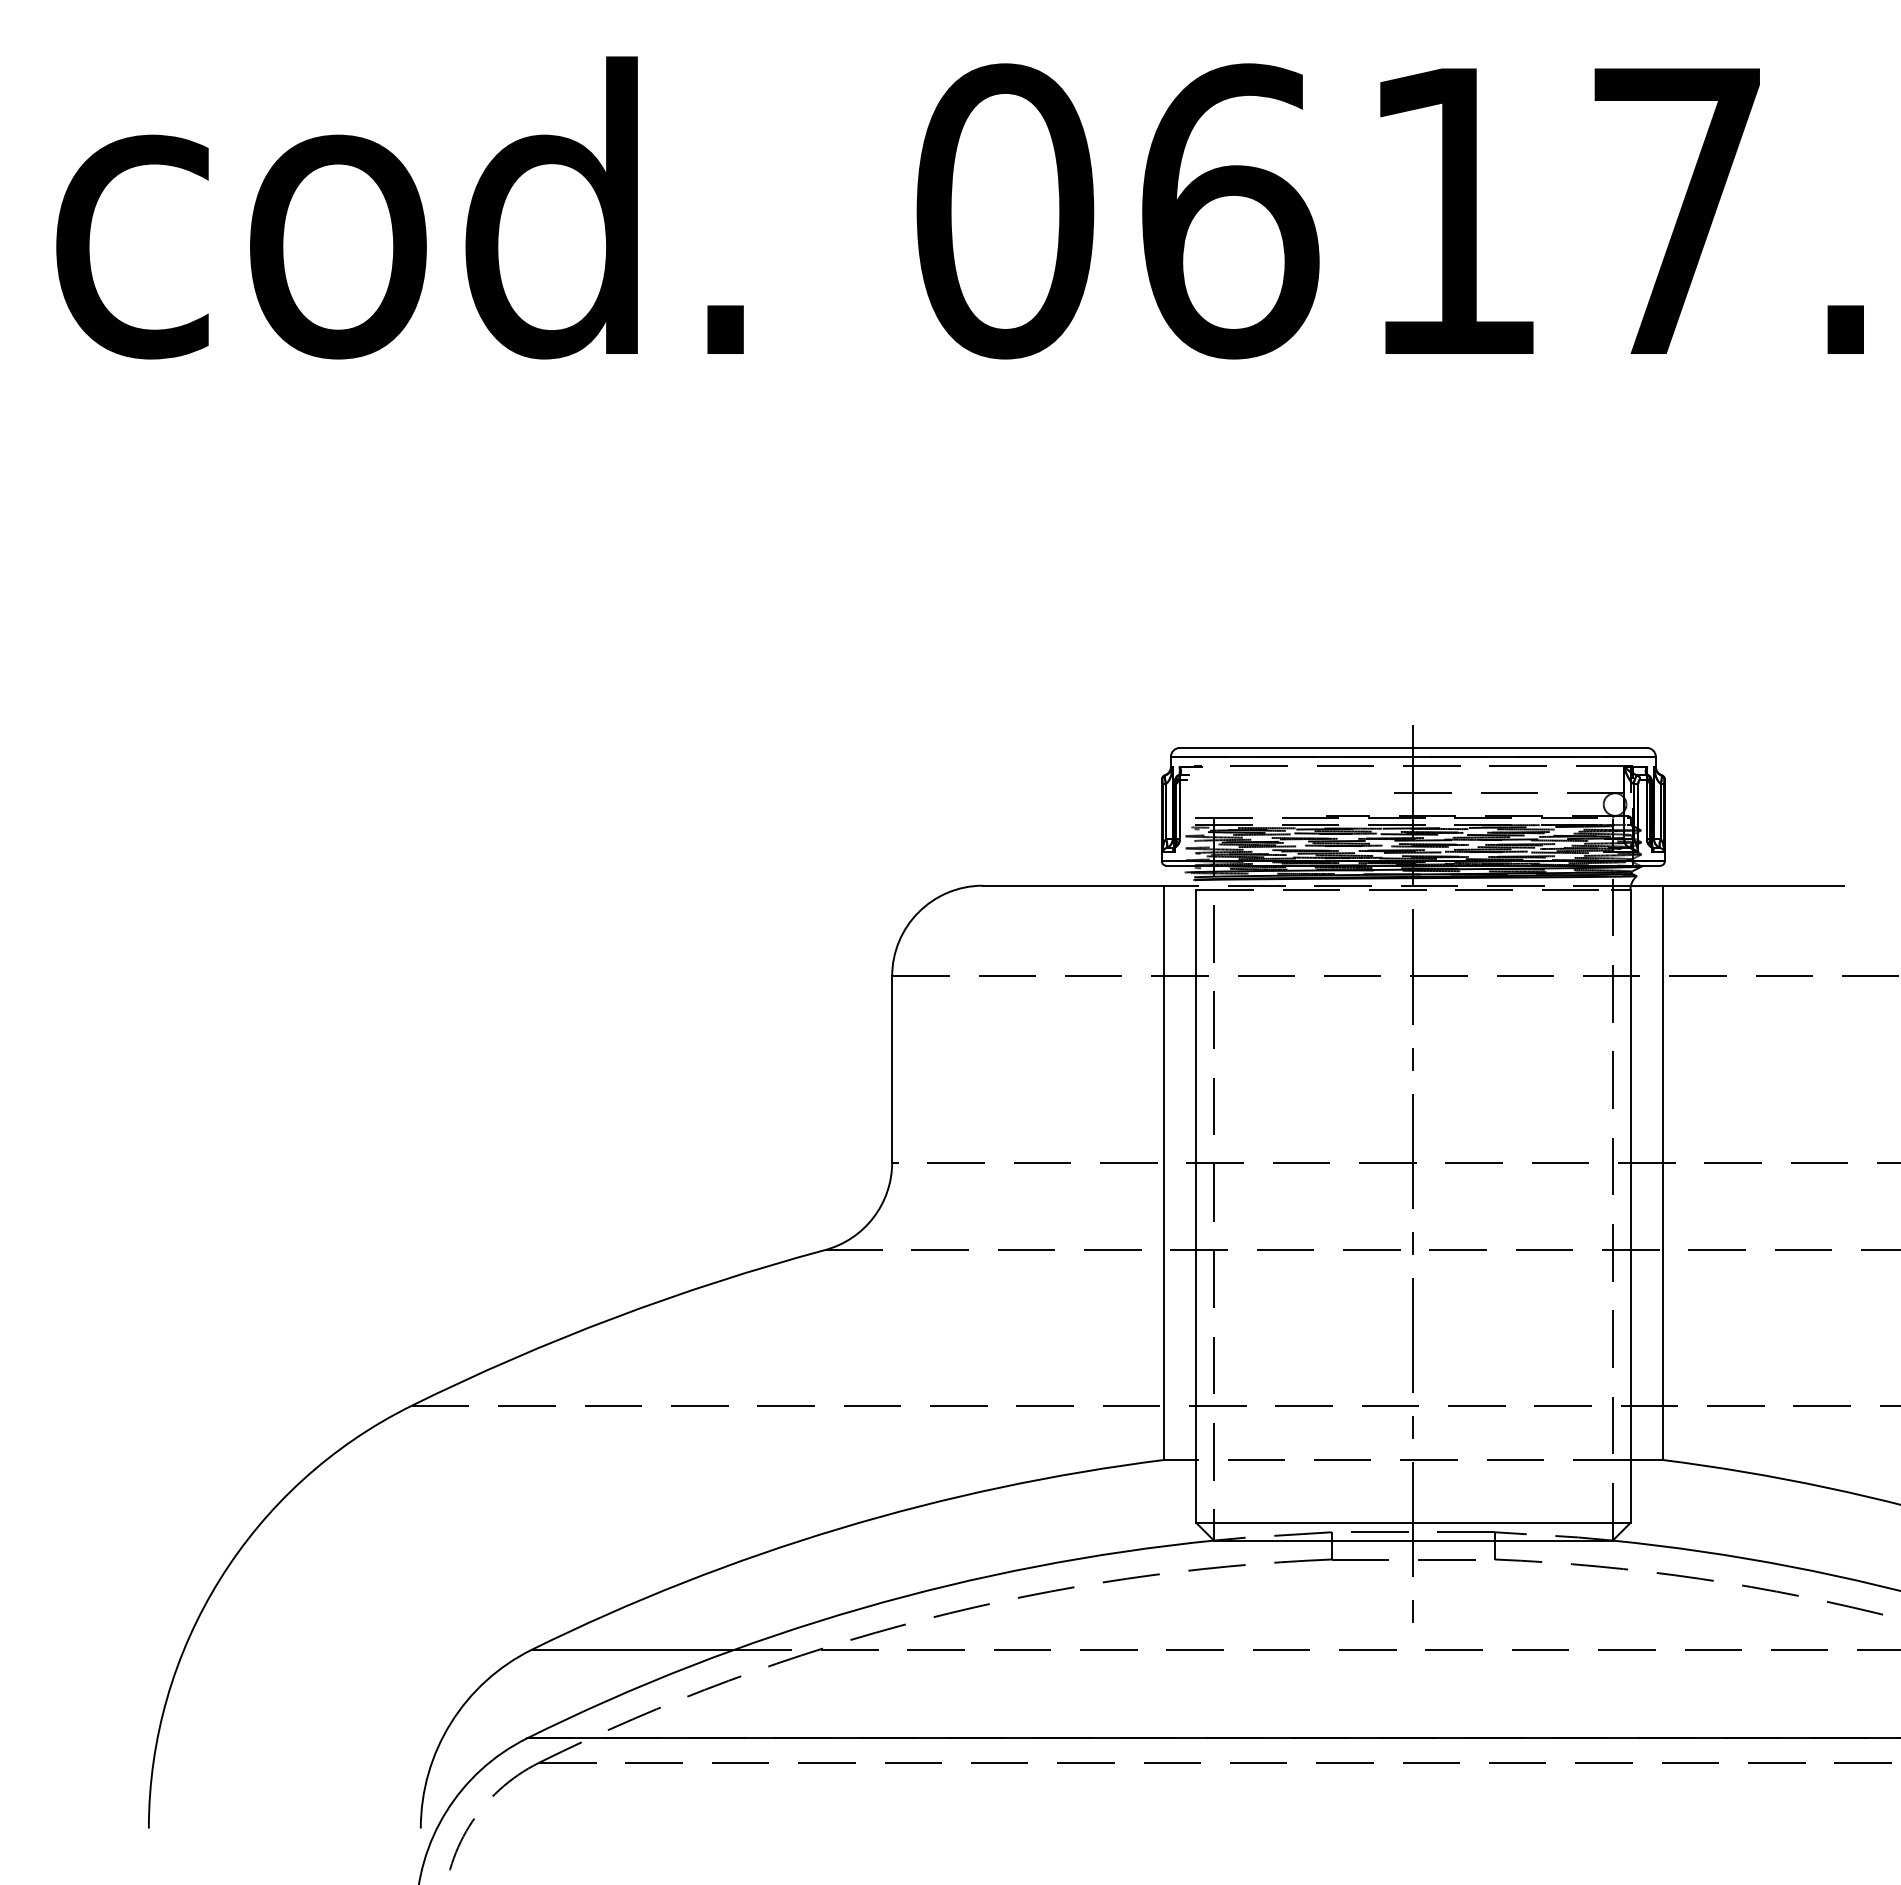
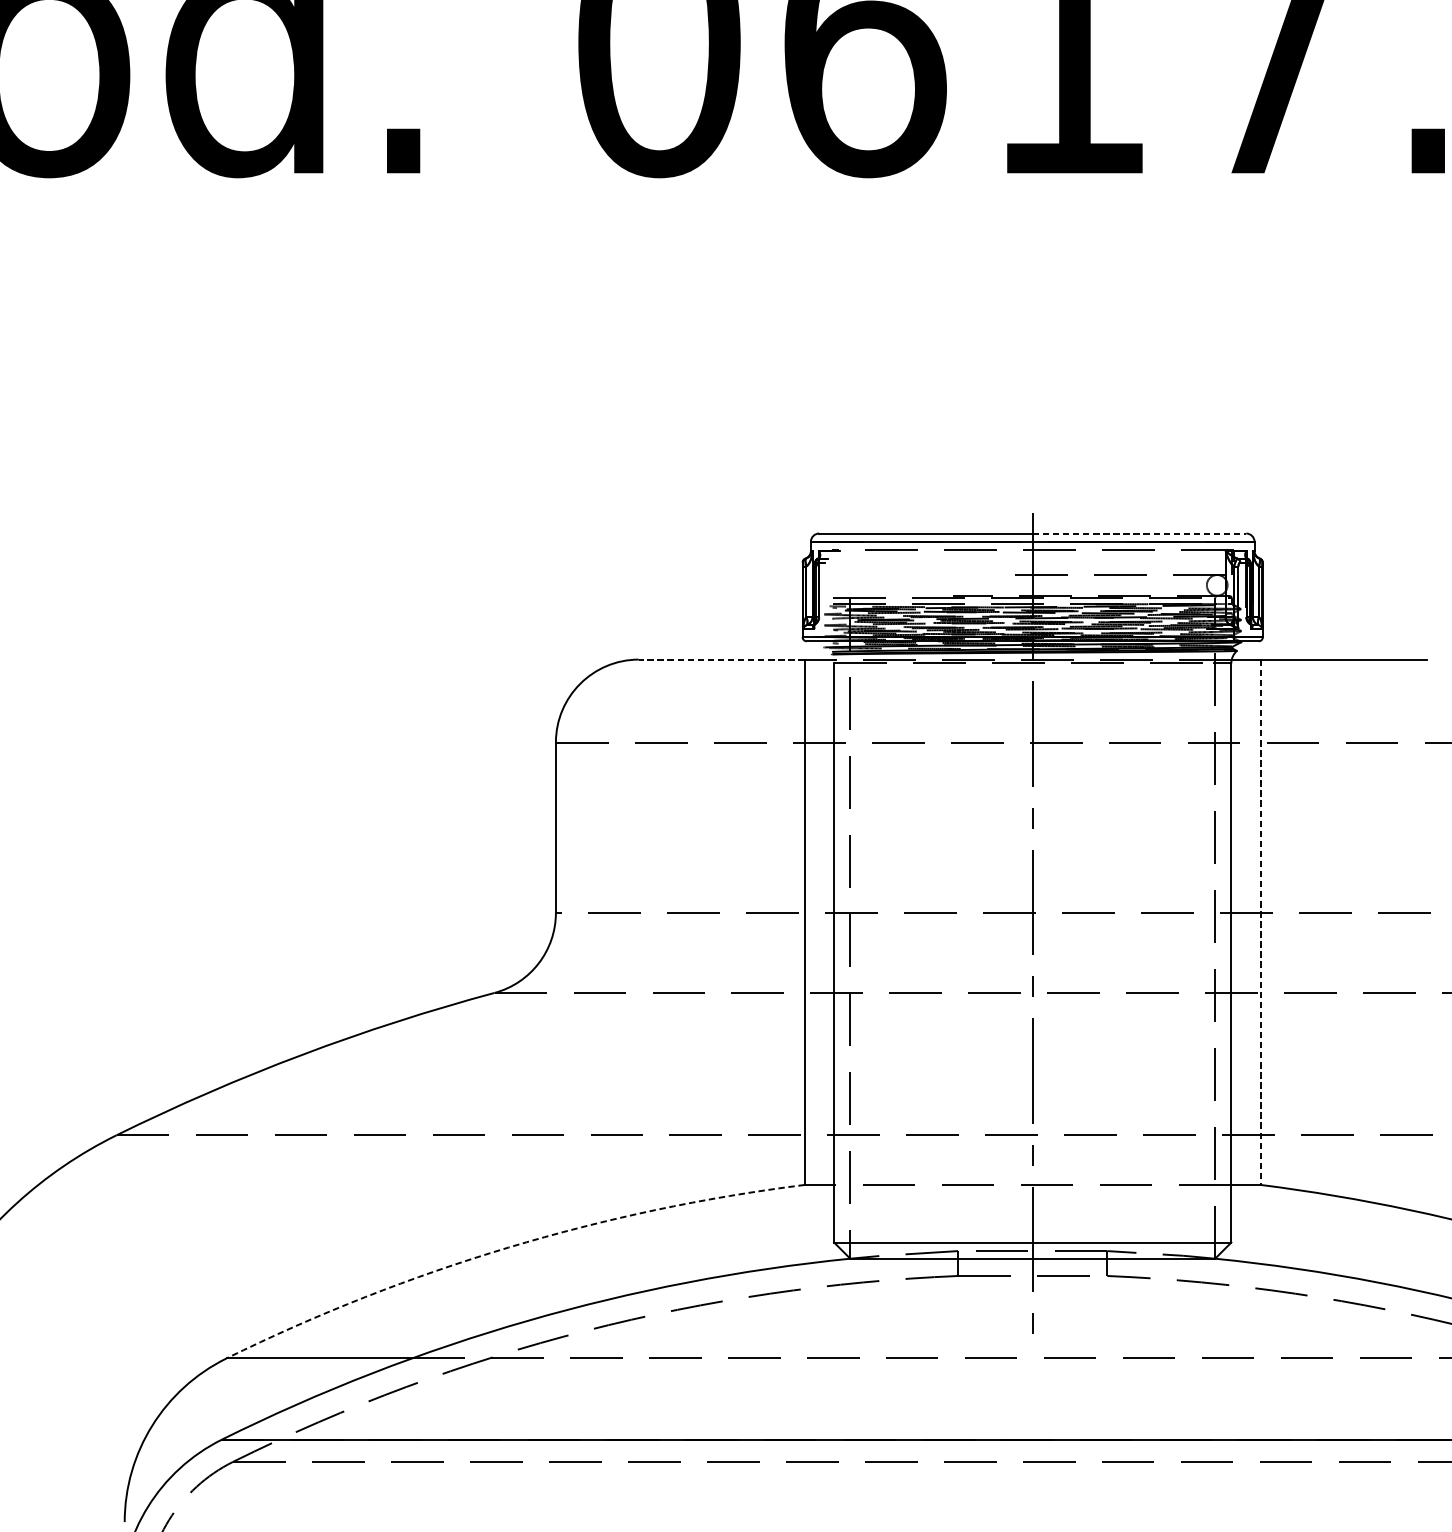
line: (1530, 747) -> (1139, 533), solid -> dashed
line: (1073, 885) -> (721, 659), solid -> dashed
line: (1662, 1173) -> (1260, 922), solid -> dashed
arc: (840, 1528) -> (508, 1247), solid -> dashed

